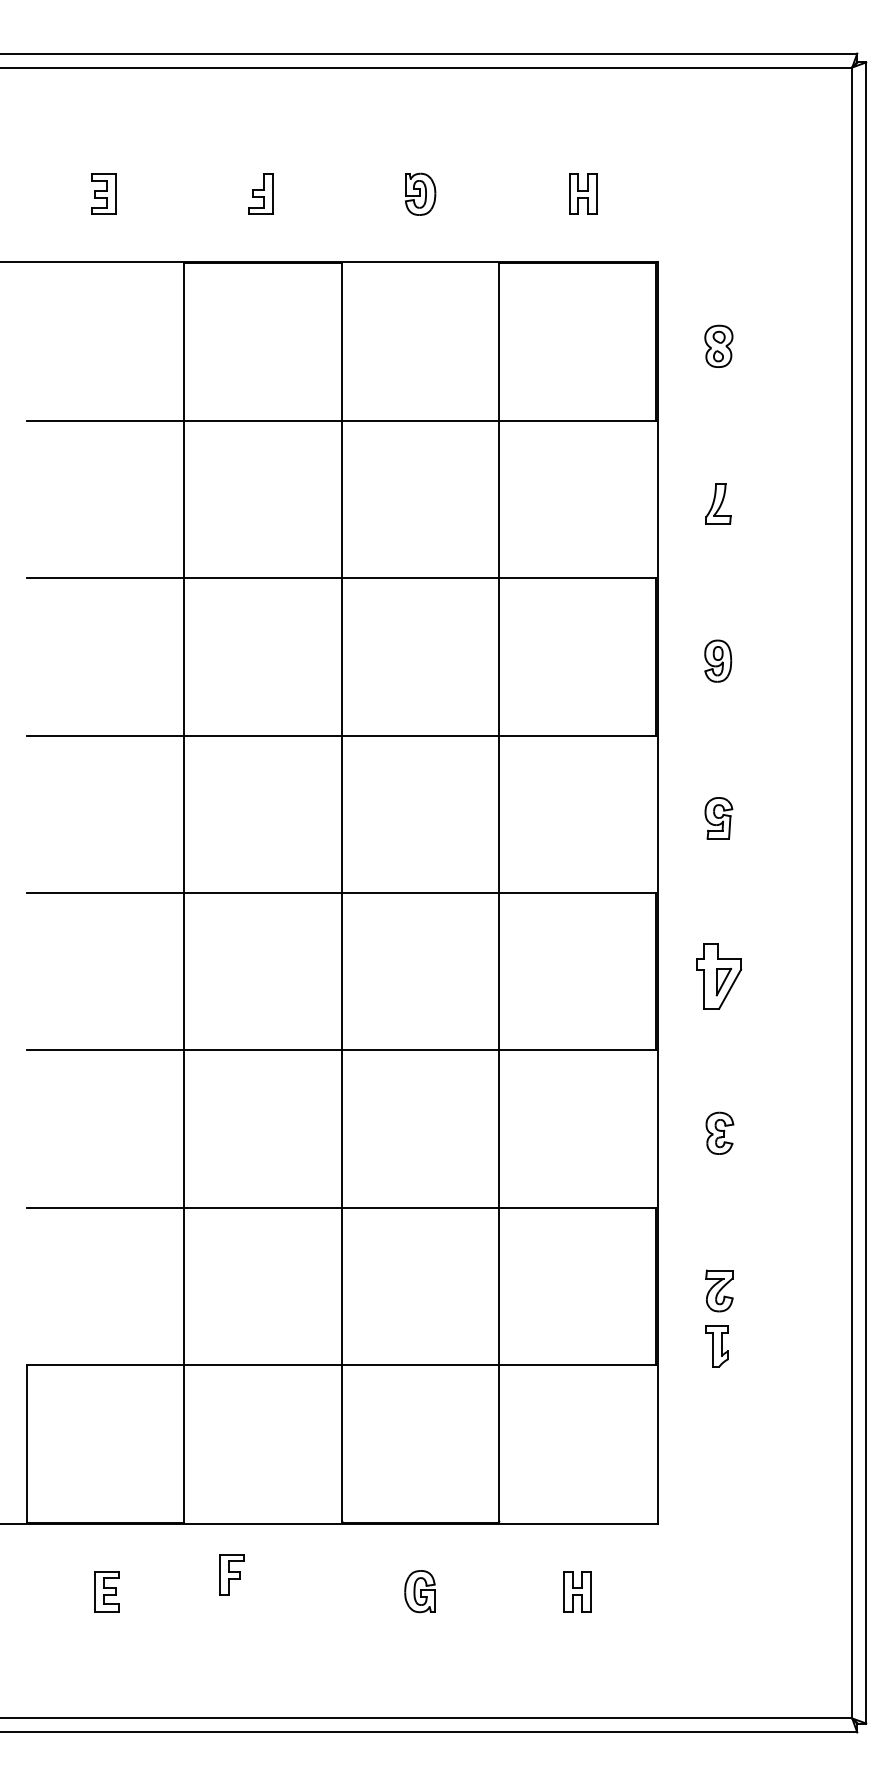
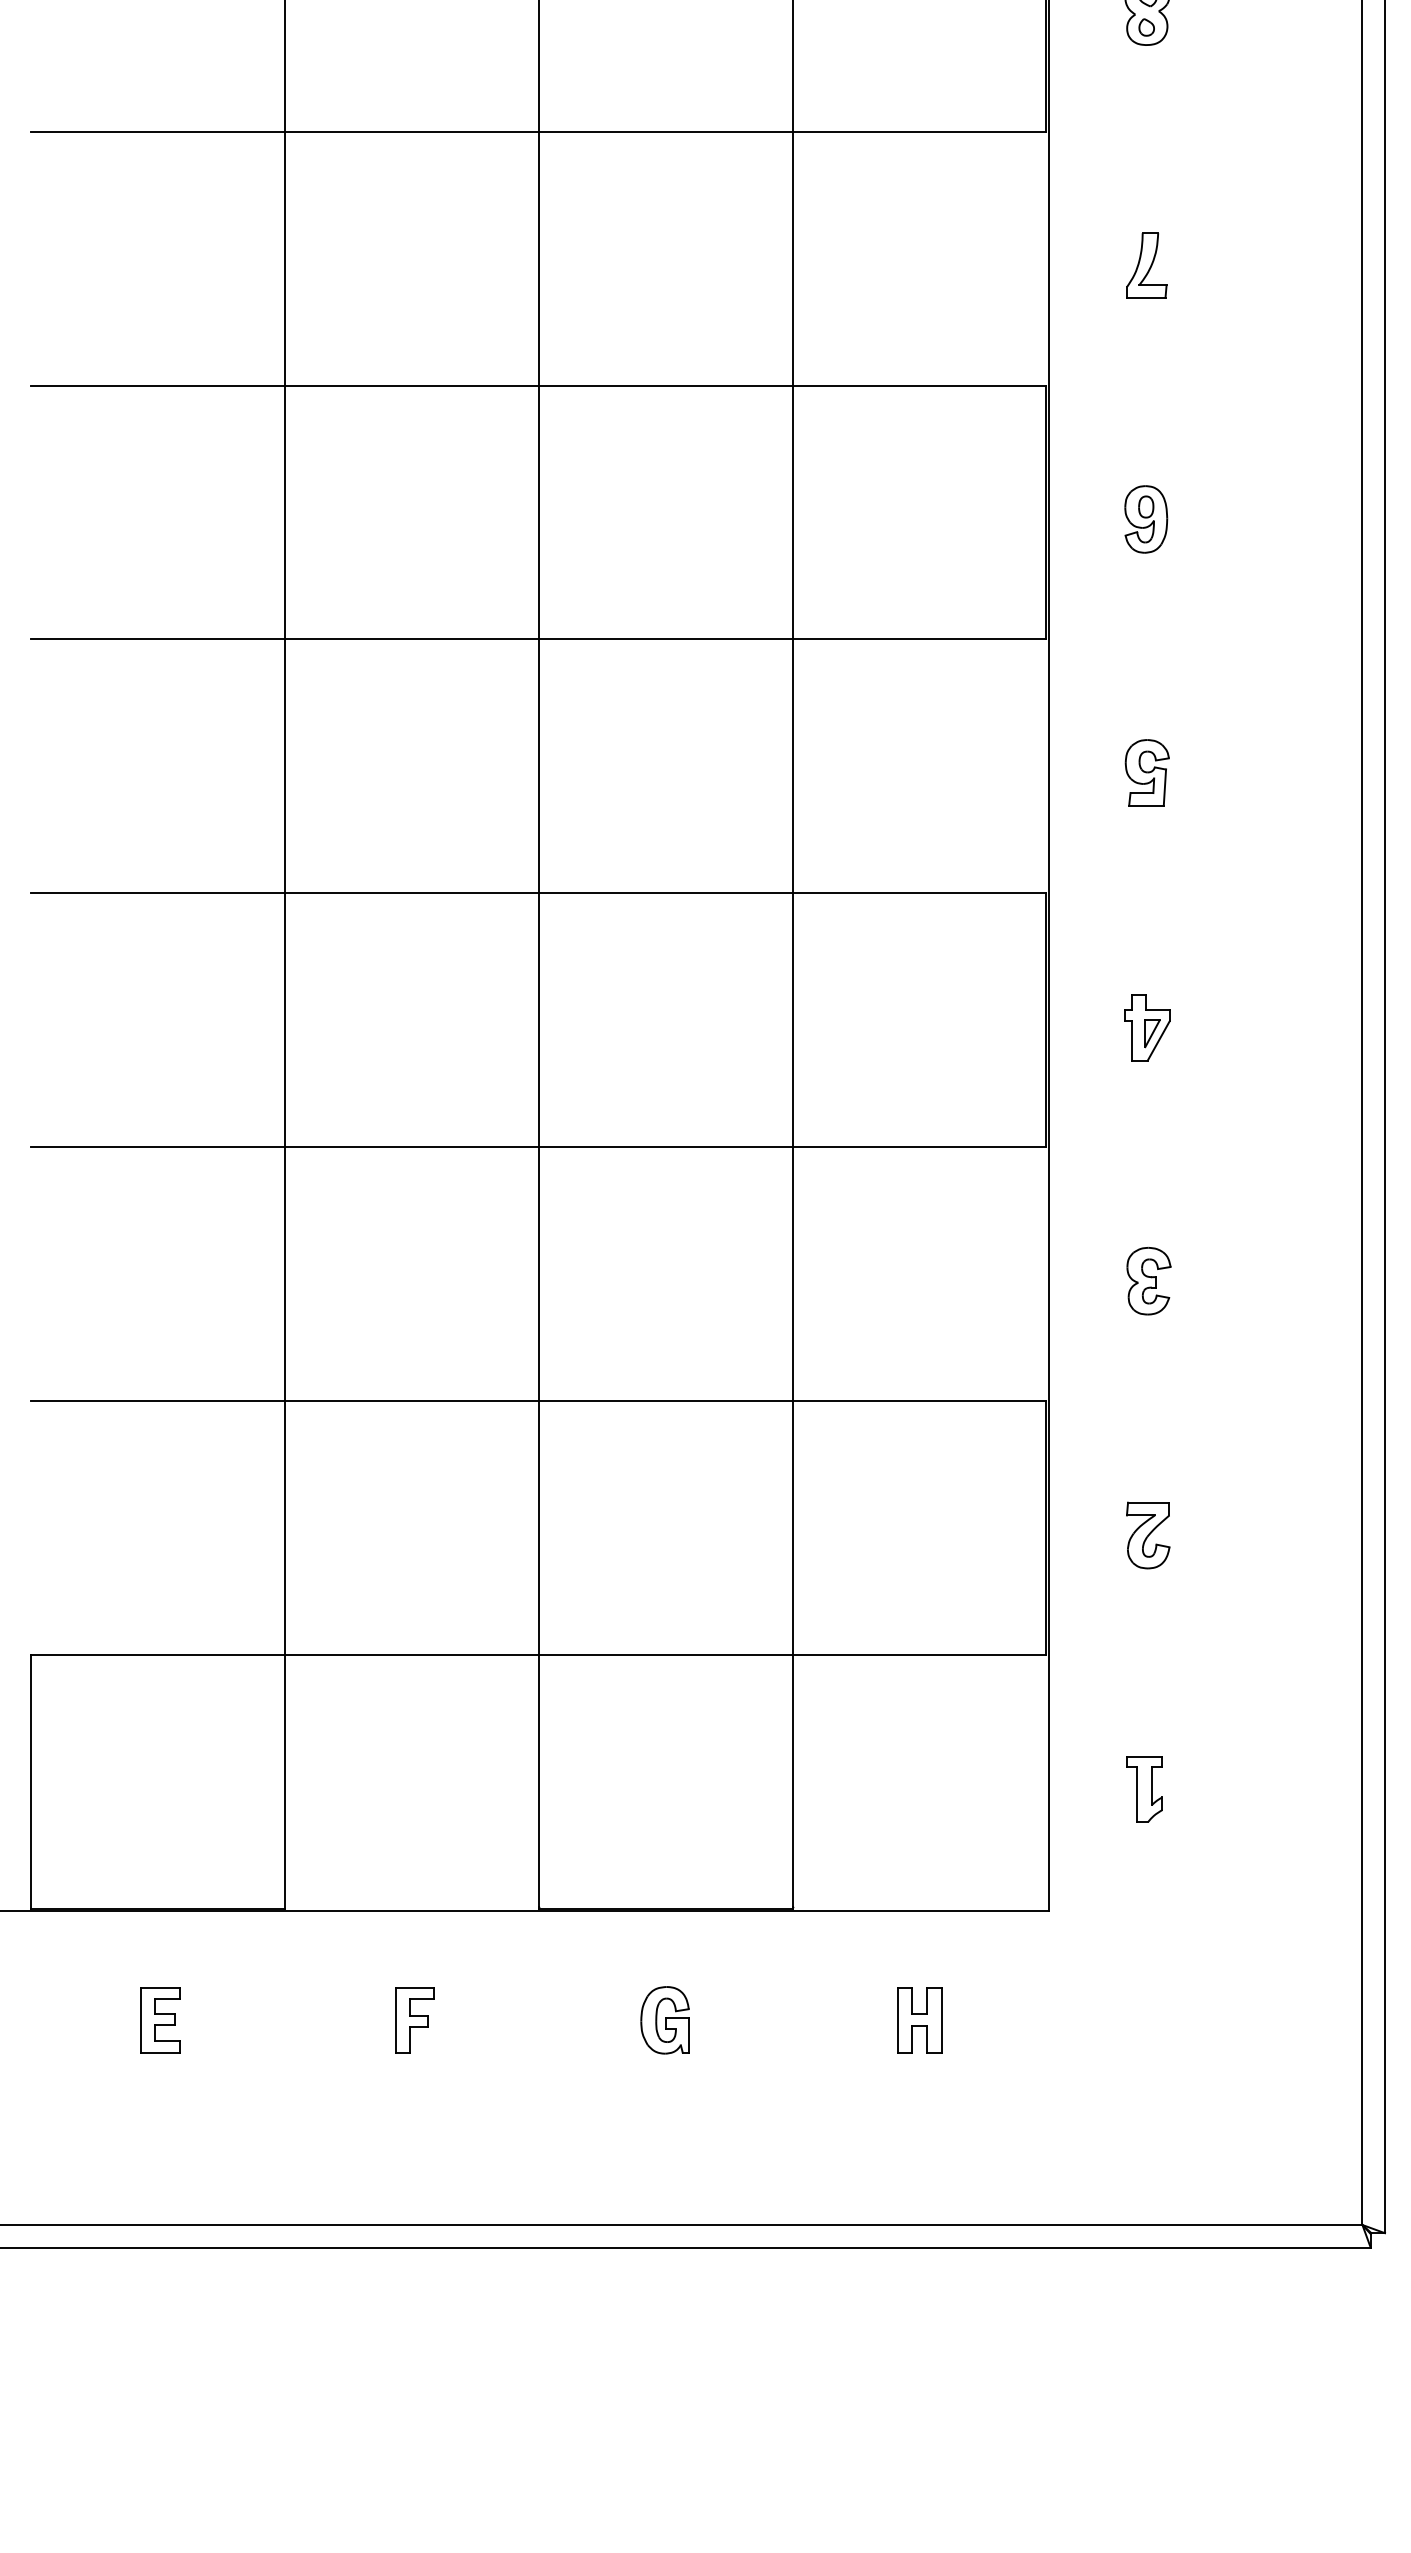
part: (718, 976) -> (1146, 1028), size x0.62
part: (716, 1346) -> (1143, 1789), moved
part: (231, 1574) -> (414, 2020), moved

